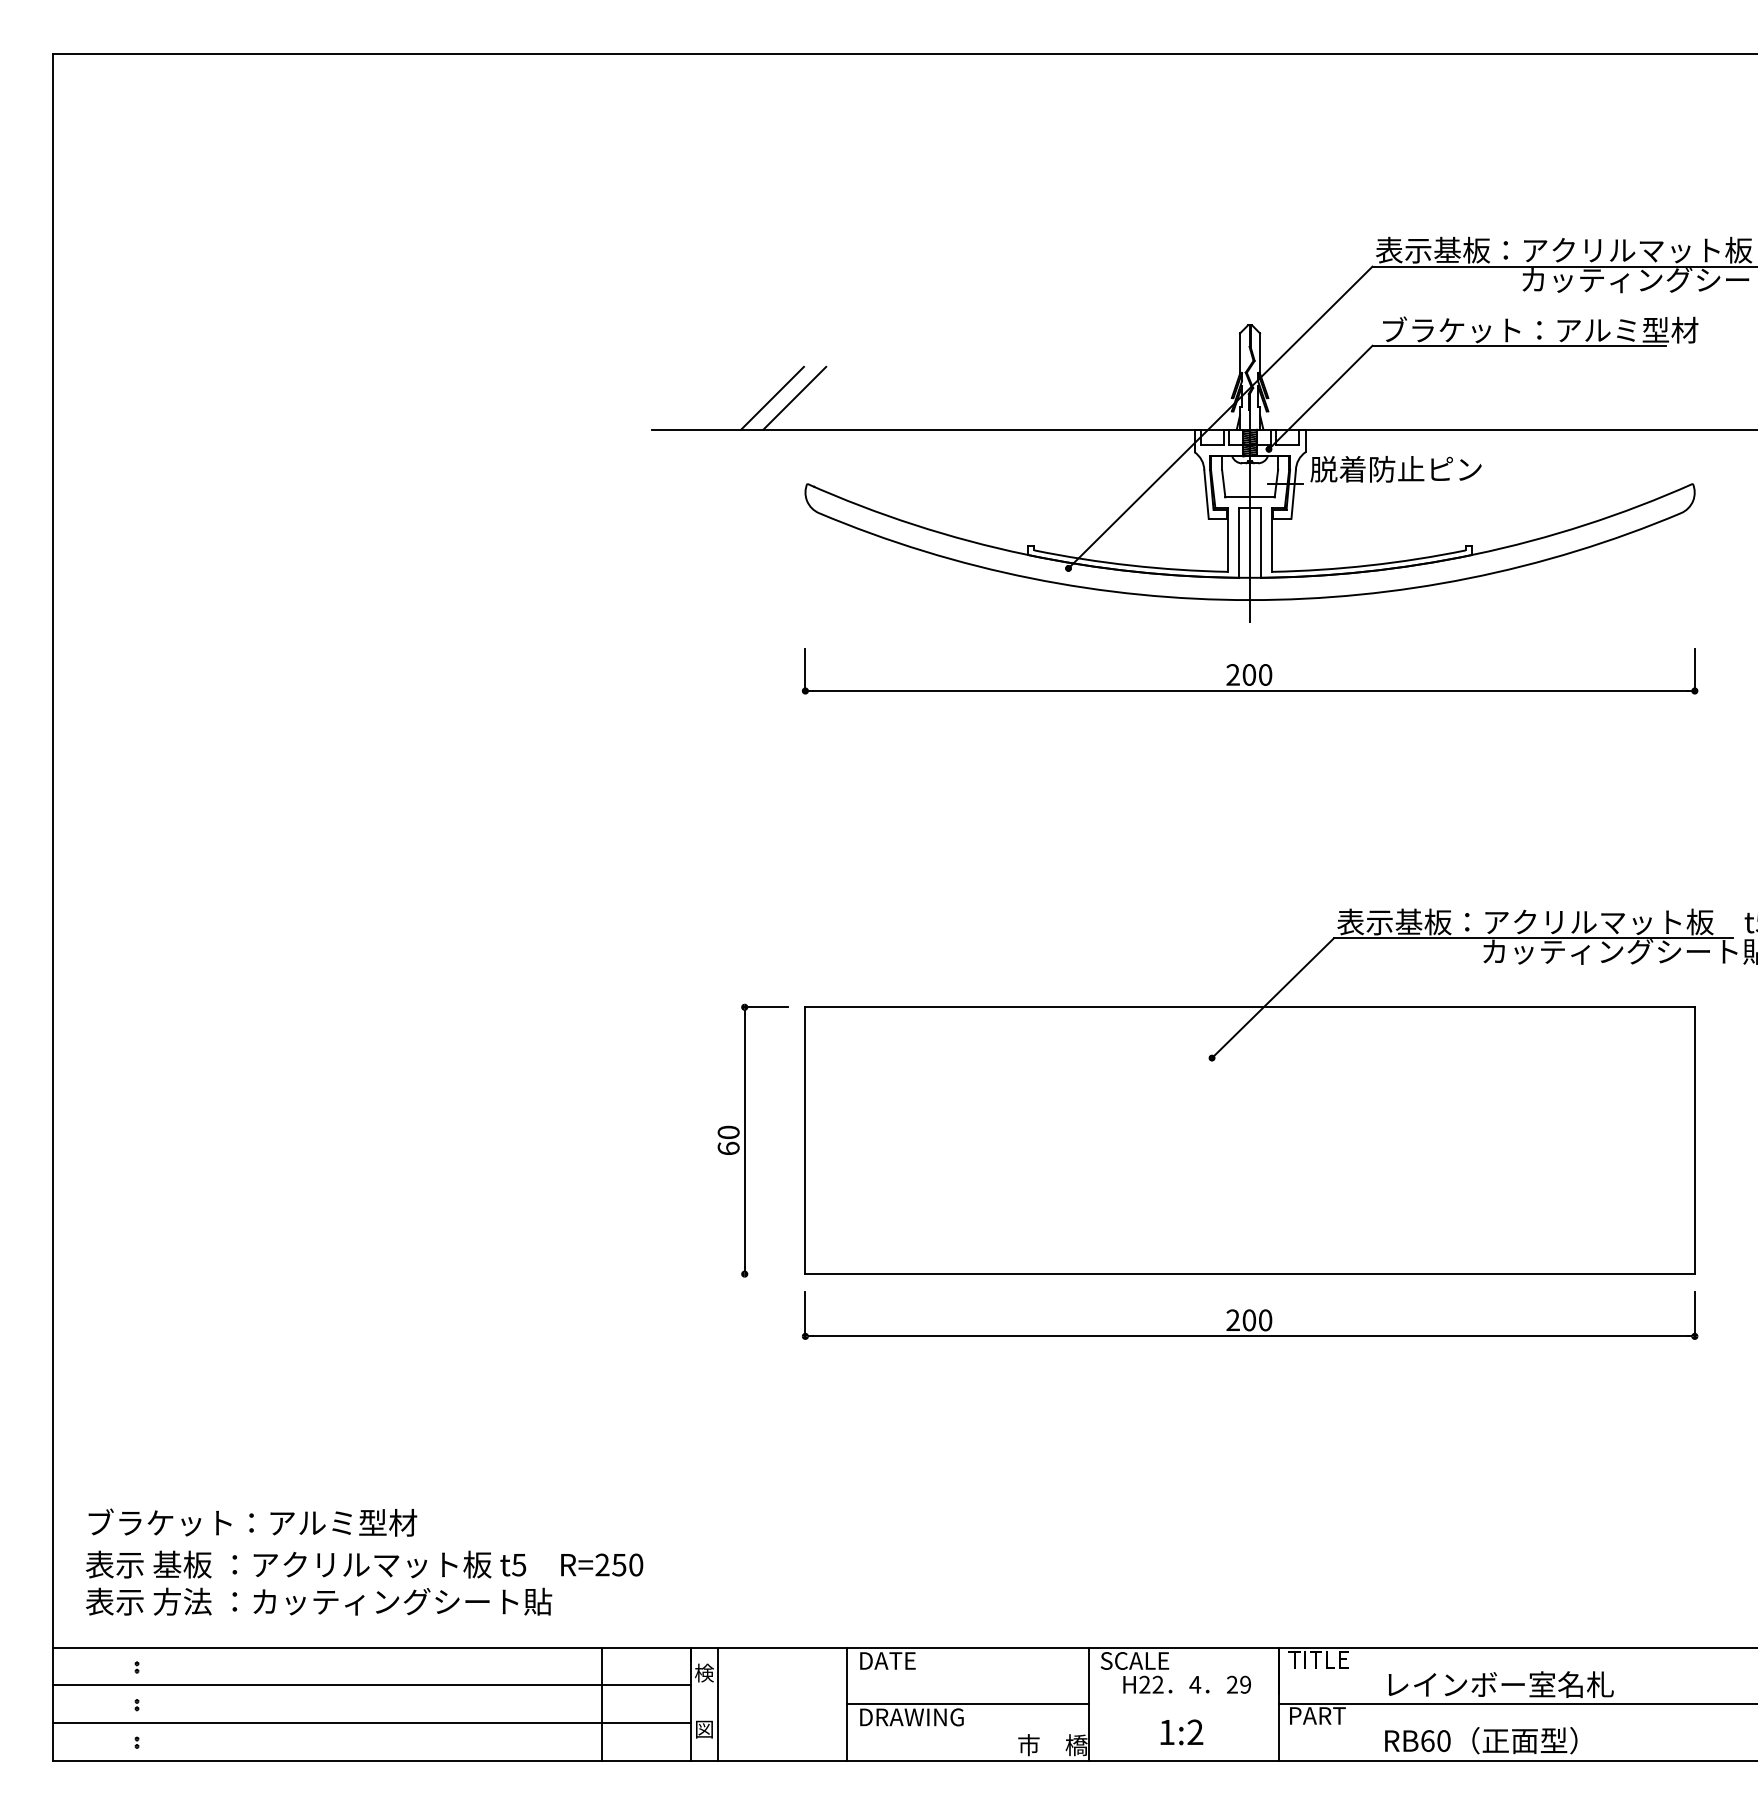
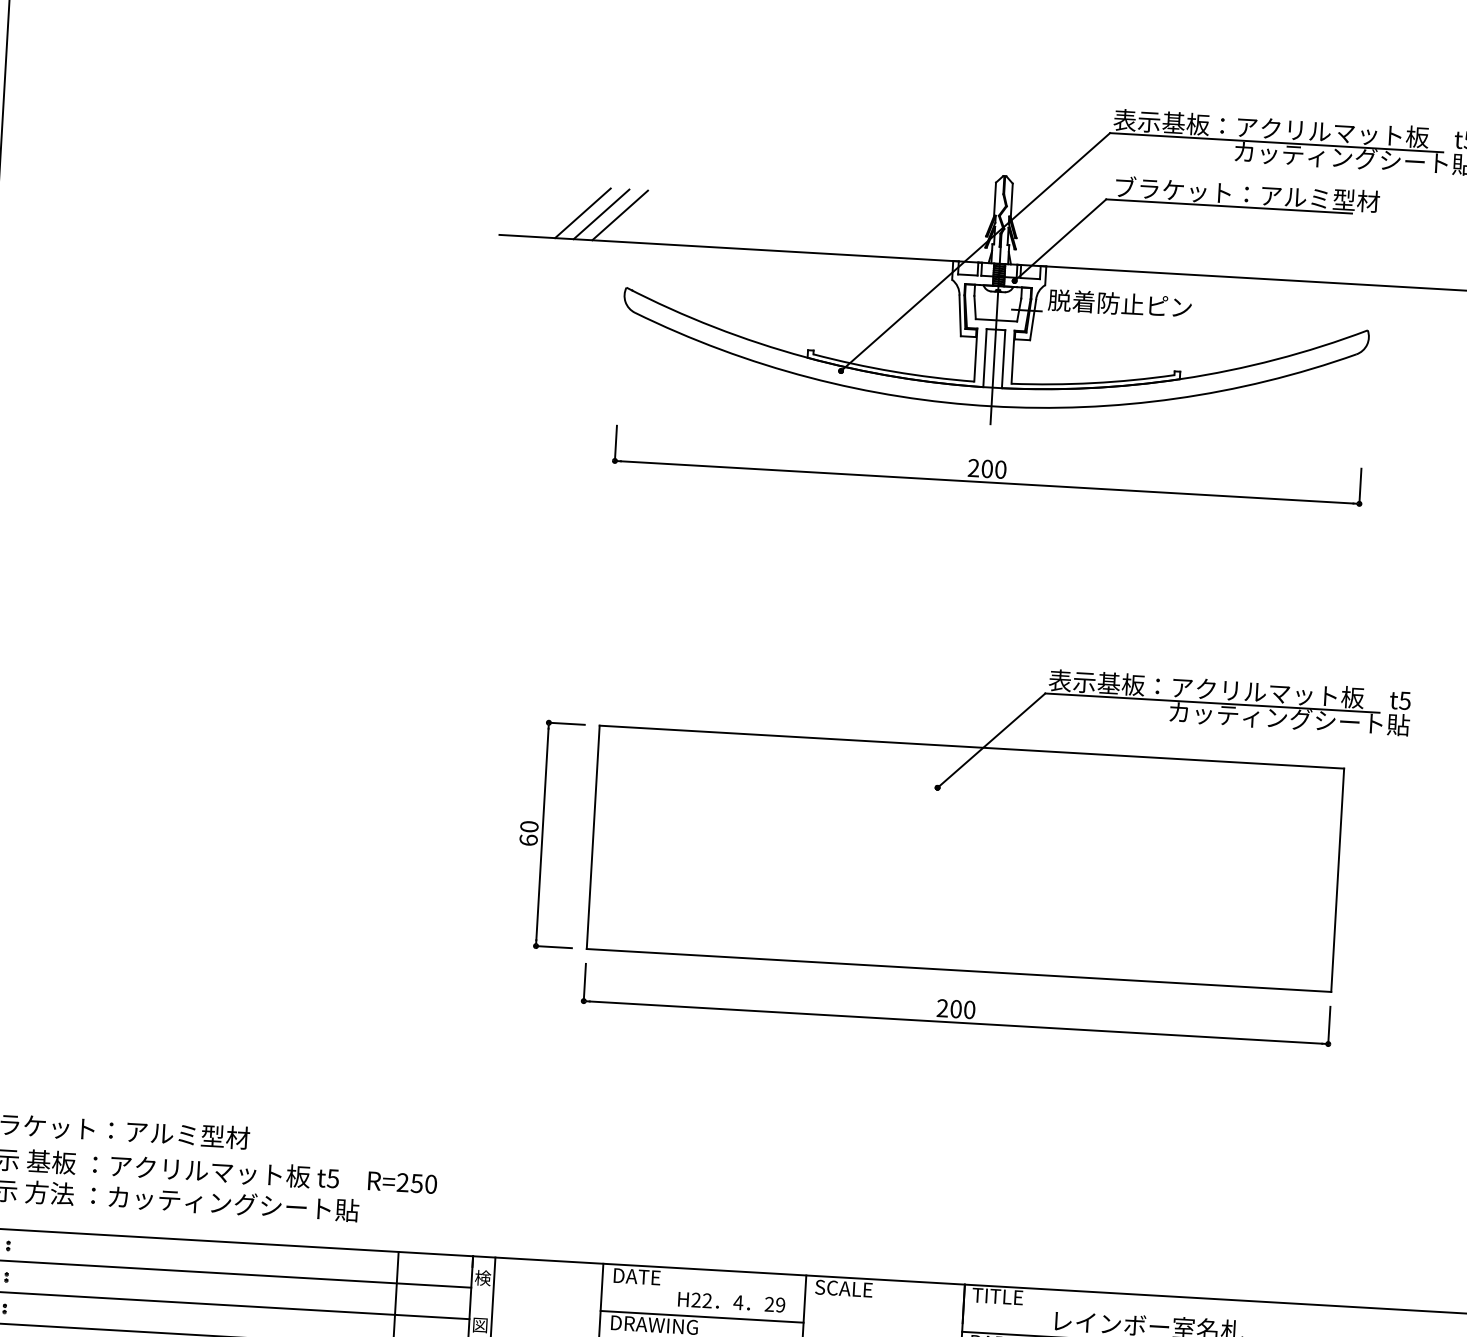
line: (749, 397) -> (582, 212), added
line: (765, 1274) -> (553, 947), added
text: (1186, 1684) -> (731, 1301), moved

